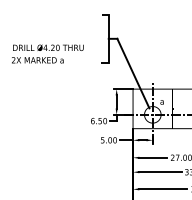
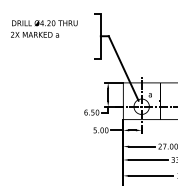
text: (47, 53) -> (44, 28), moved

